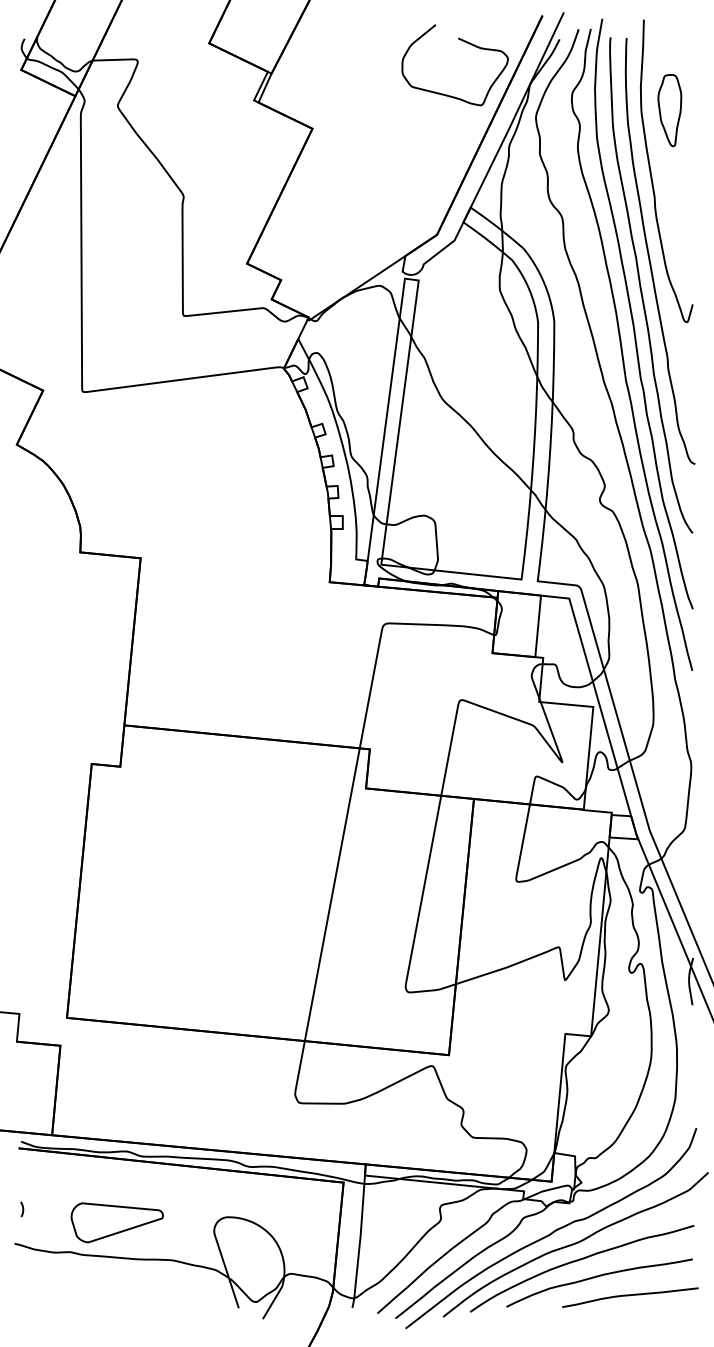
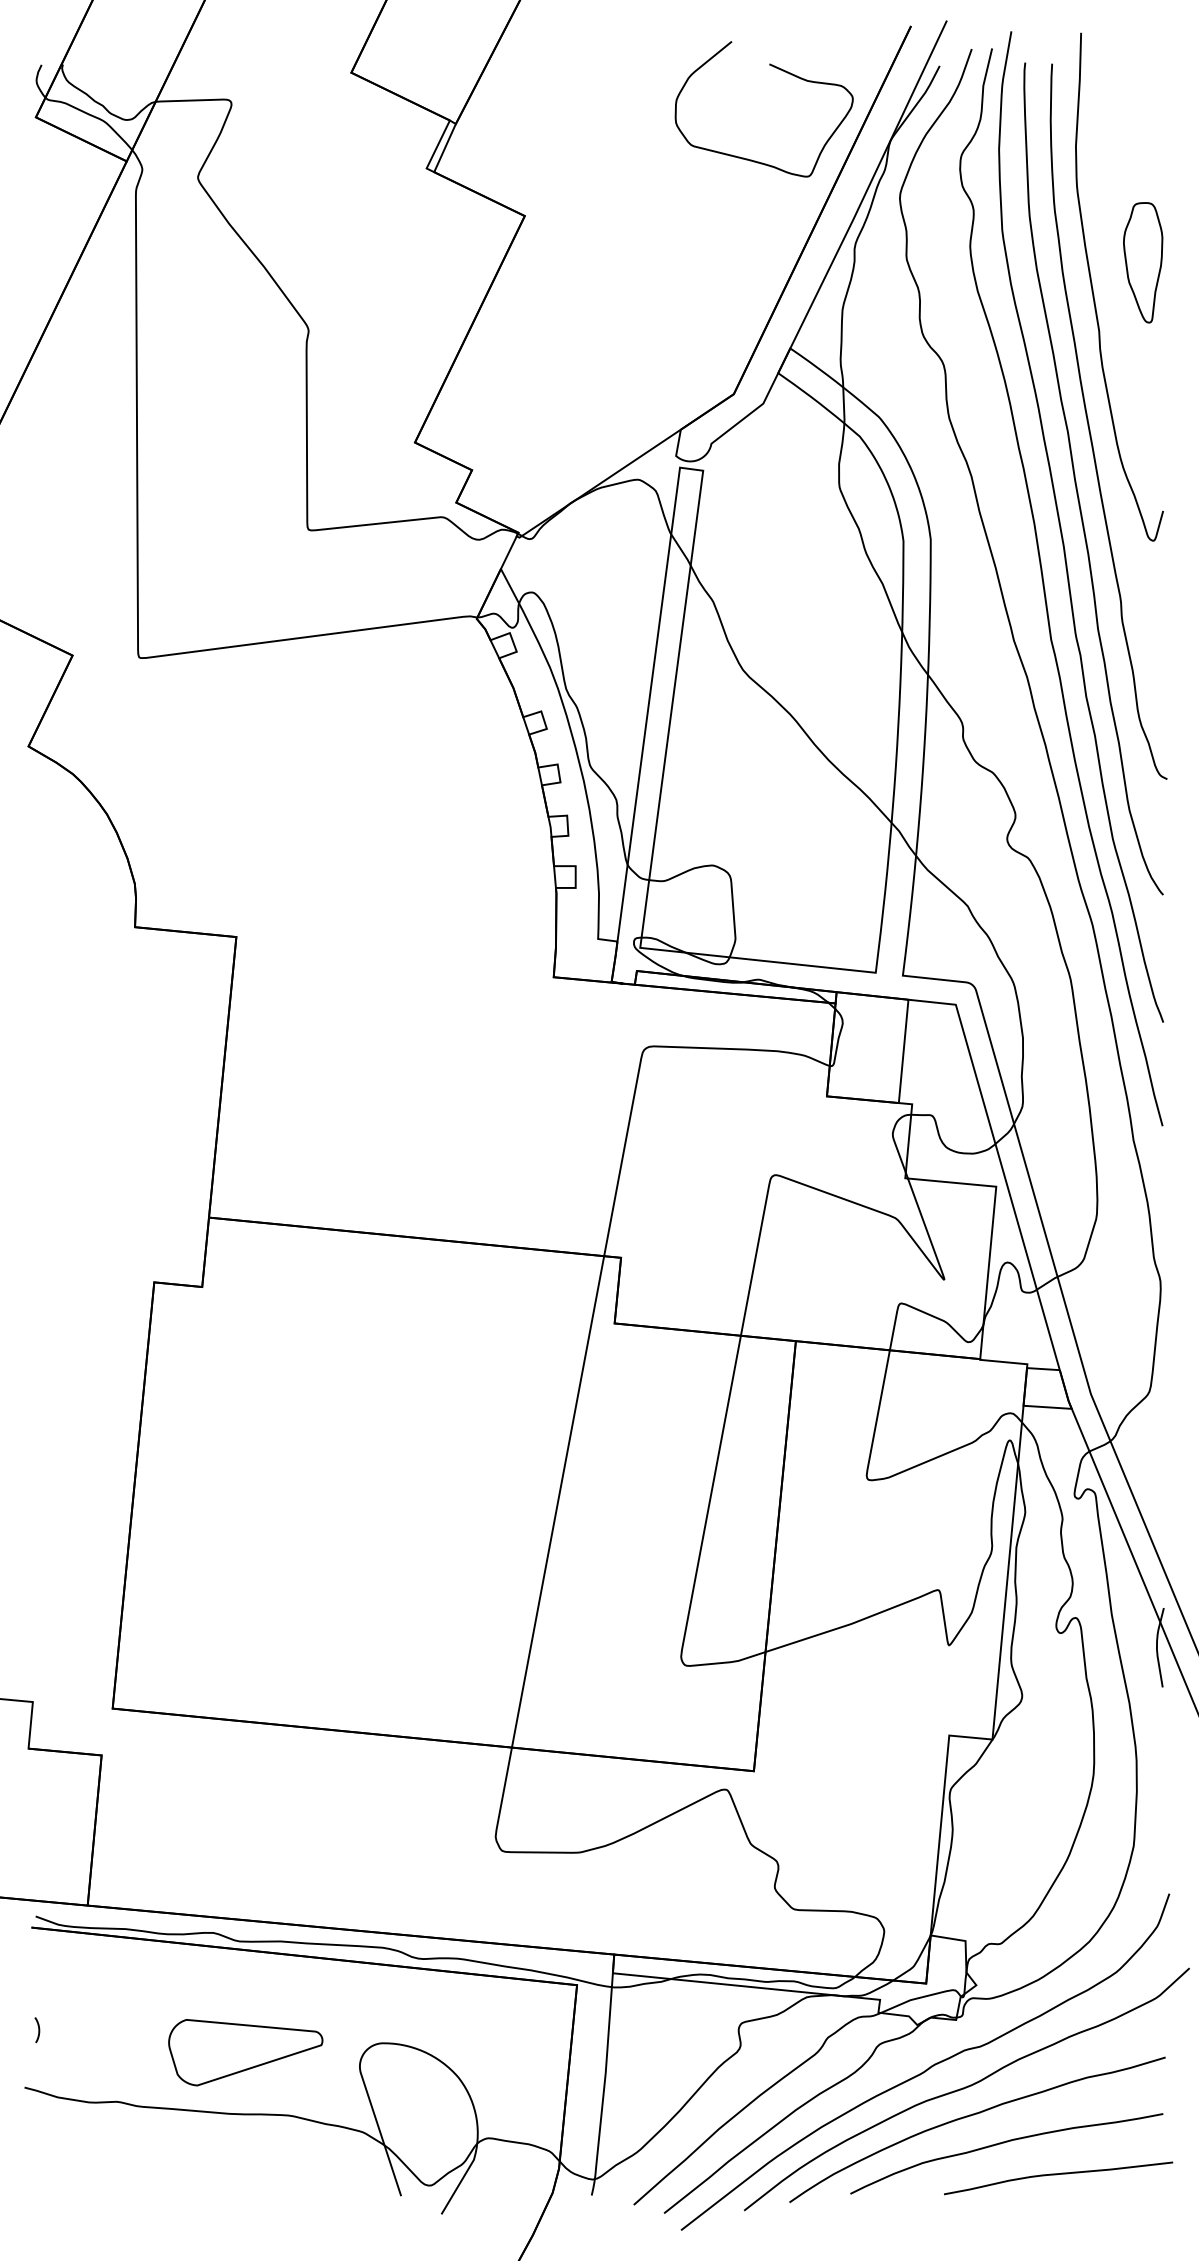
part: (669, 110) -> (1142, 262), moved
part: (116, 1222) -> (244, 2052), moved

